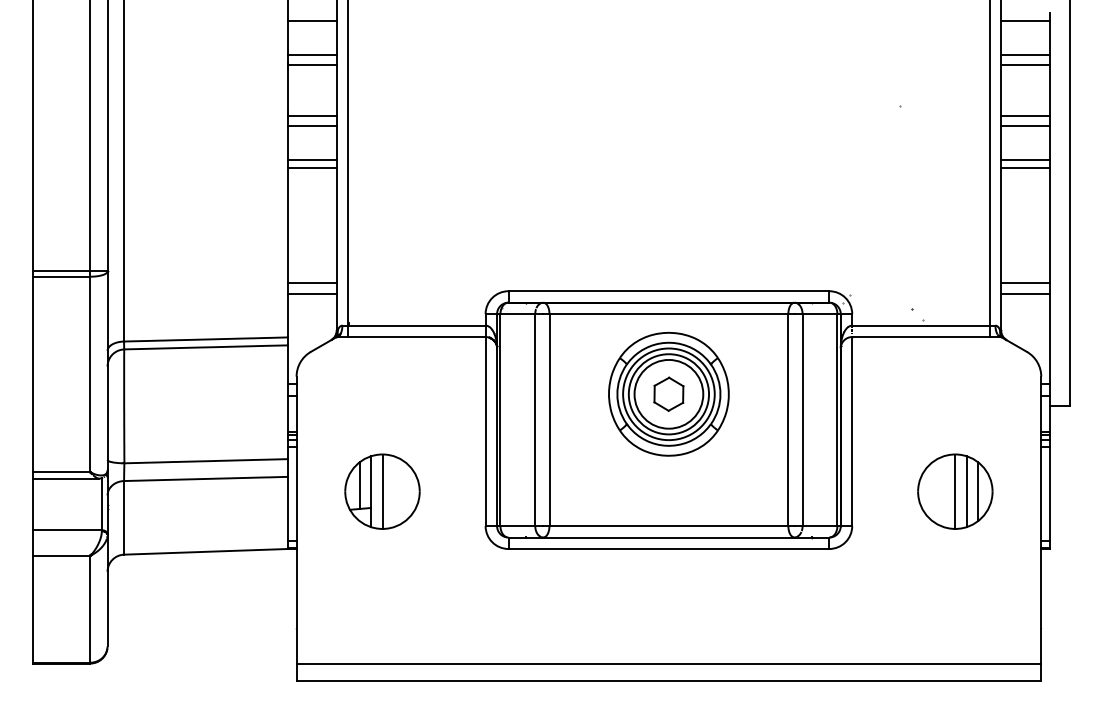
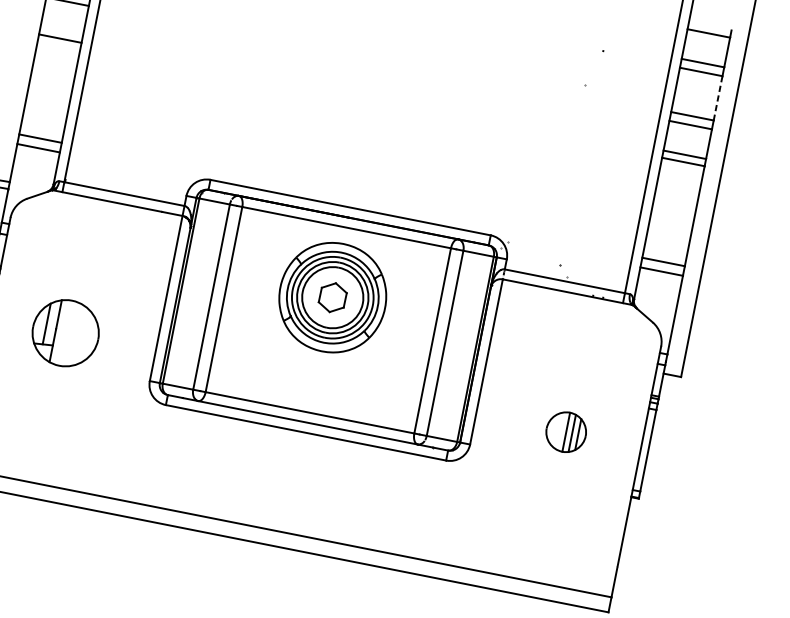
line: (1049, 91) -> (717, 98), solid -> dashed
line: (311, 160) -> (60, 31), removed
line: (382, 491) -> (65, 333), removed
part: (955, 491) -> (566, 432), size x0.6

